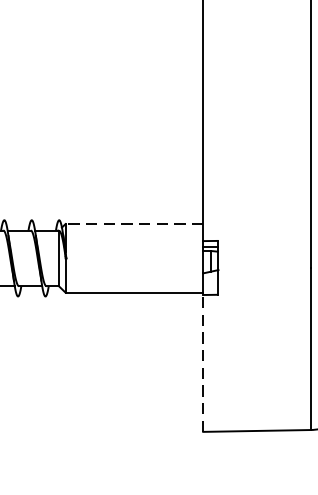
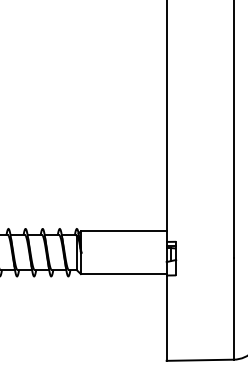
line: (133, 224) -> (123, 231), dashed -> solid
line: (202, 363) -> (166, 318), dashed -> solid

